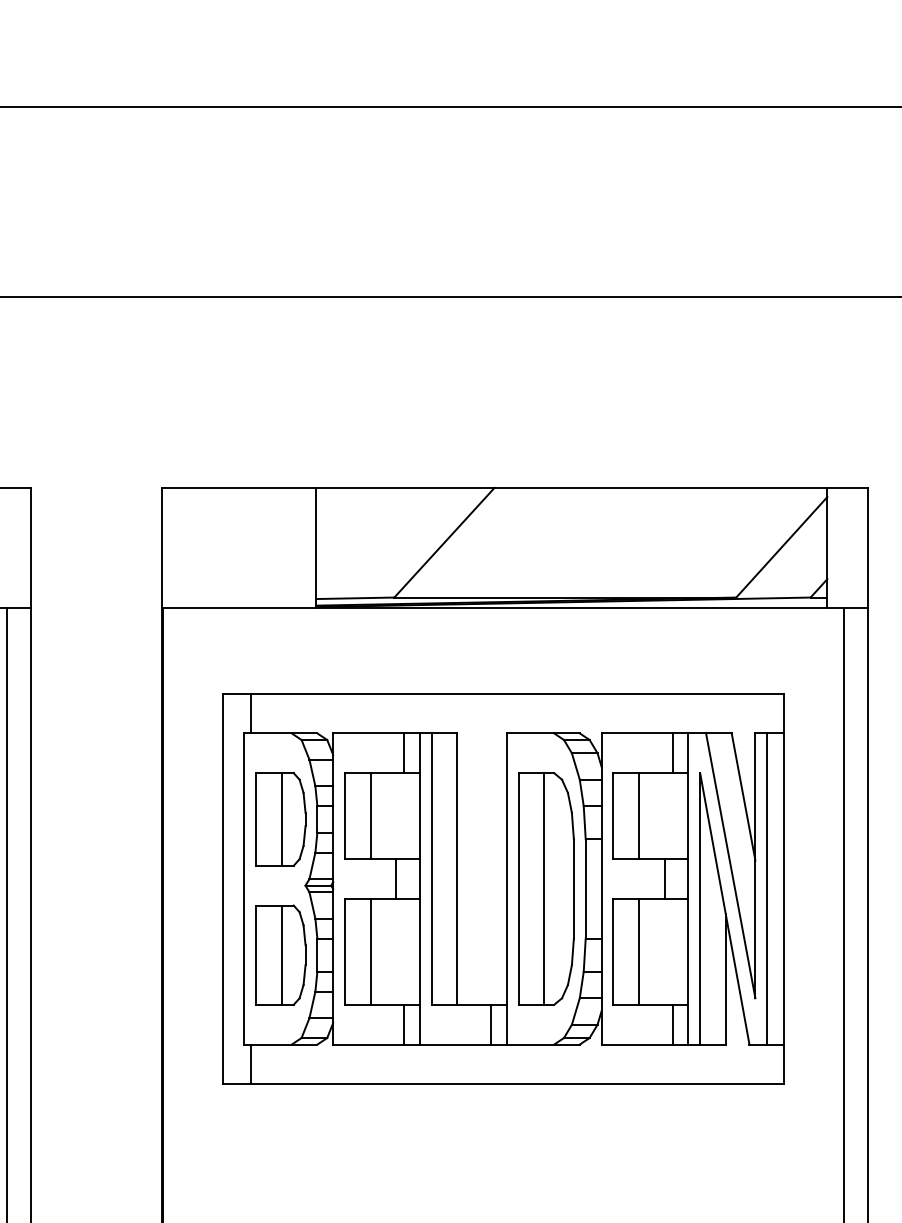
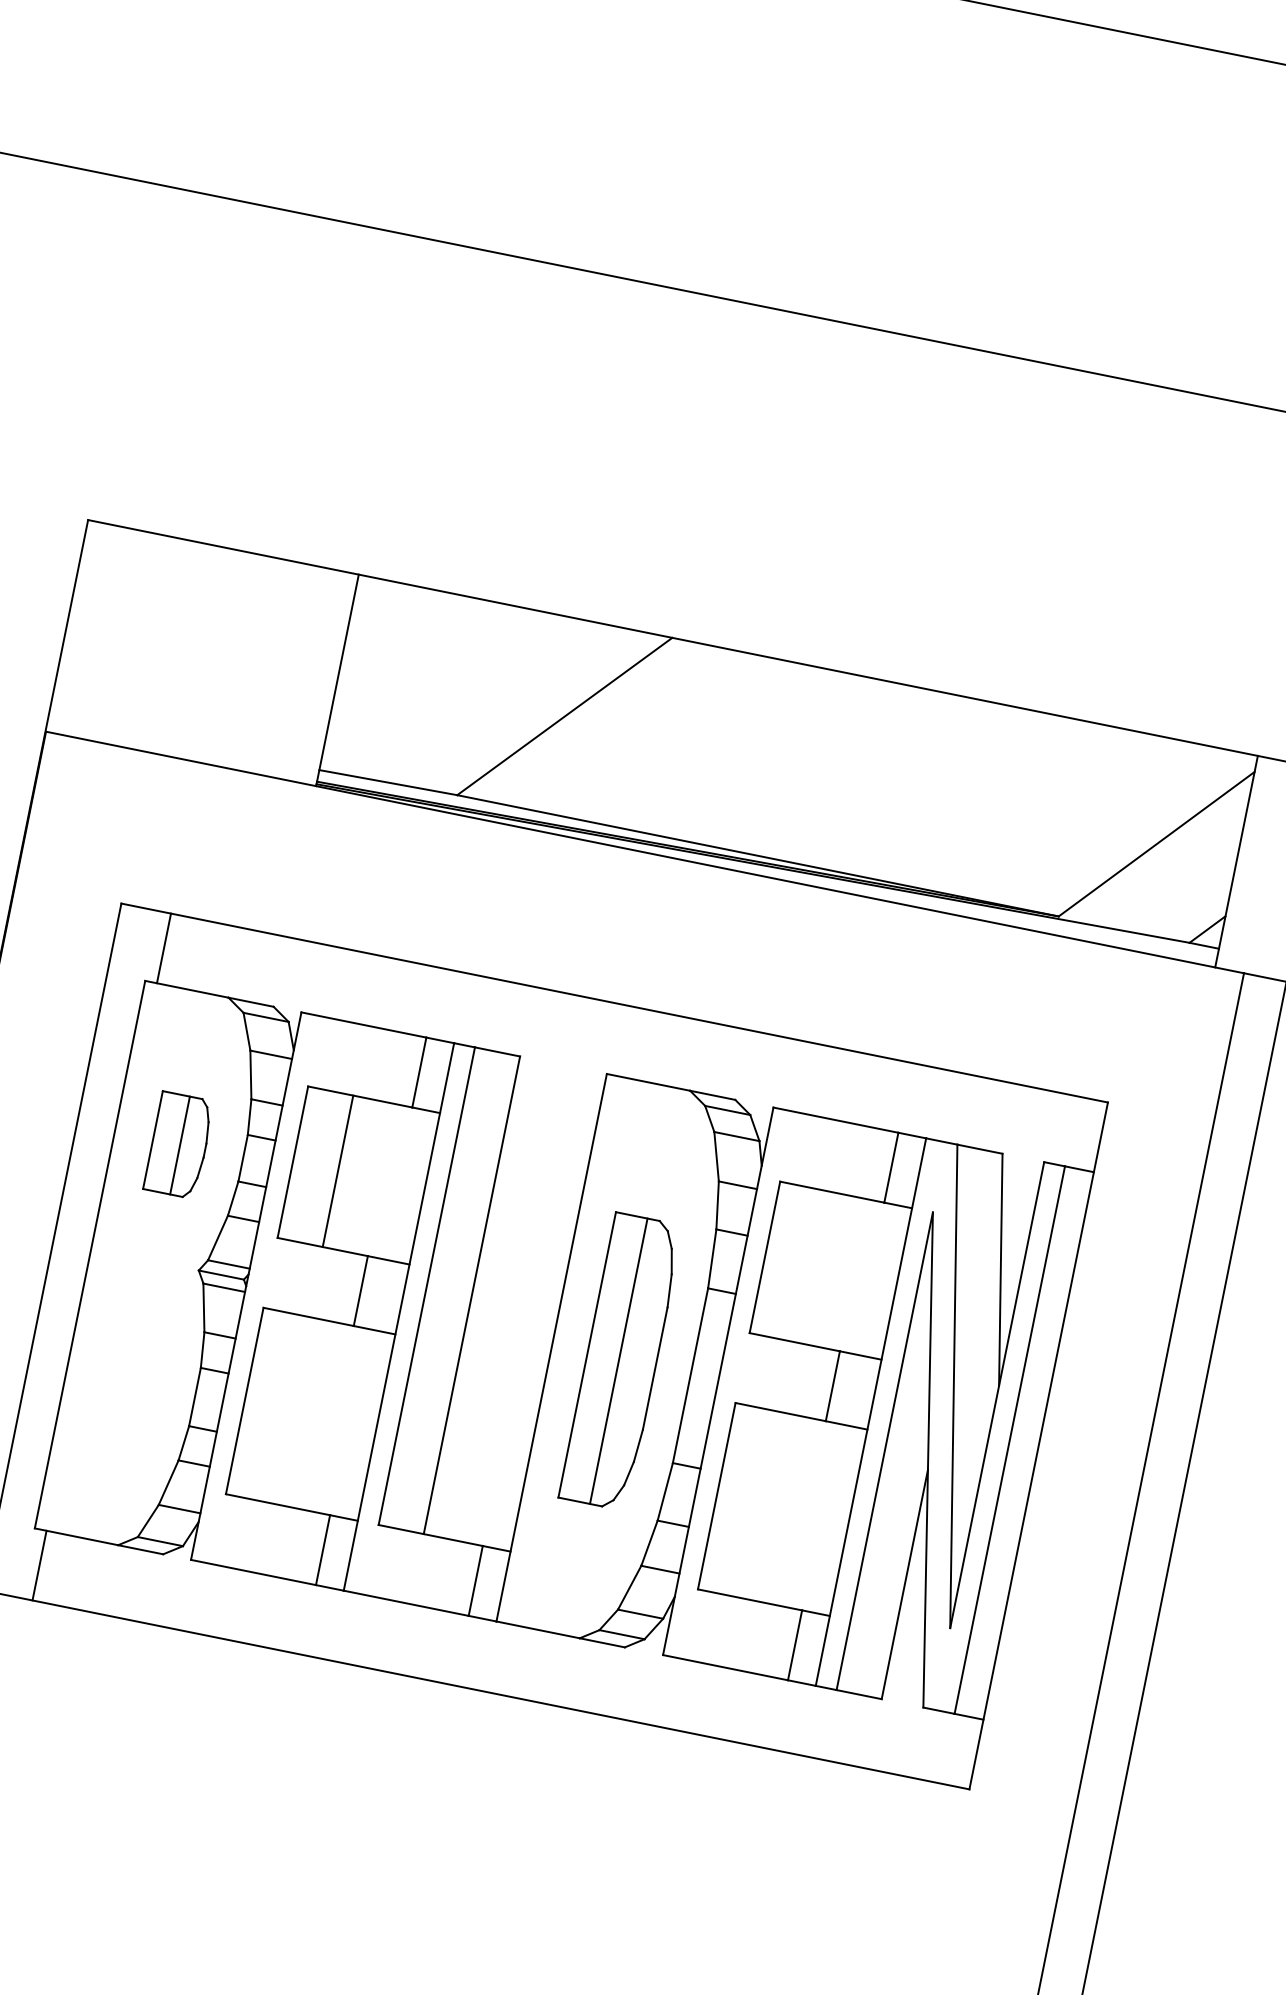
line: (638, 816) -> (809, 1266), removed
part: (280, 819) -> (178, 1145), size x0.6
part: (546, 888) -> (621, 1360), size x0.7
line: (370, 951) -> (289, 1409), removed
line: (638, 951) -> (761, 1504), removed
part: (280, 954) -> (130, 1382), removed

